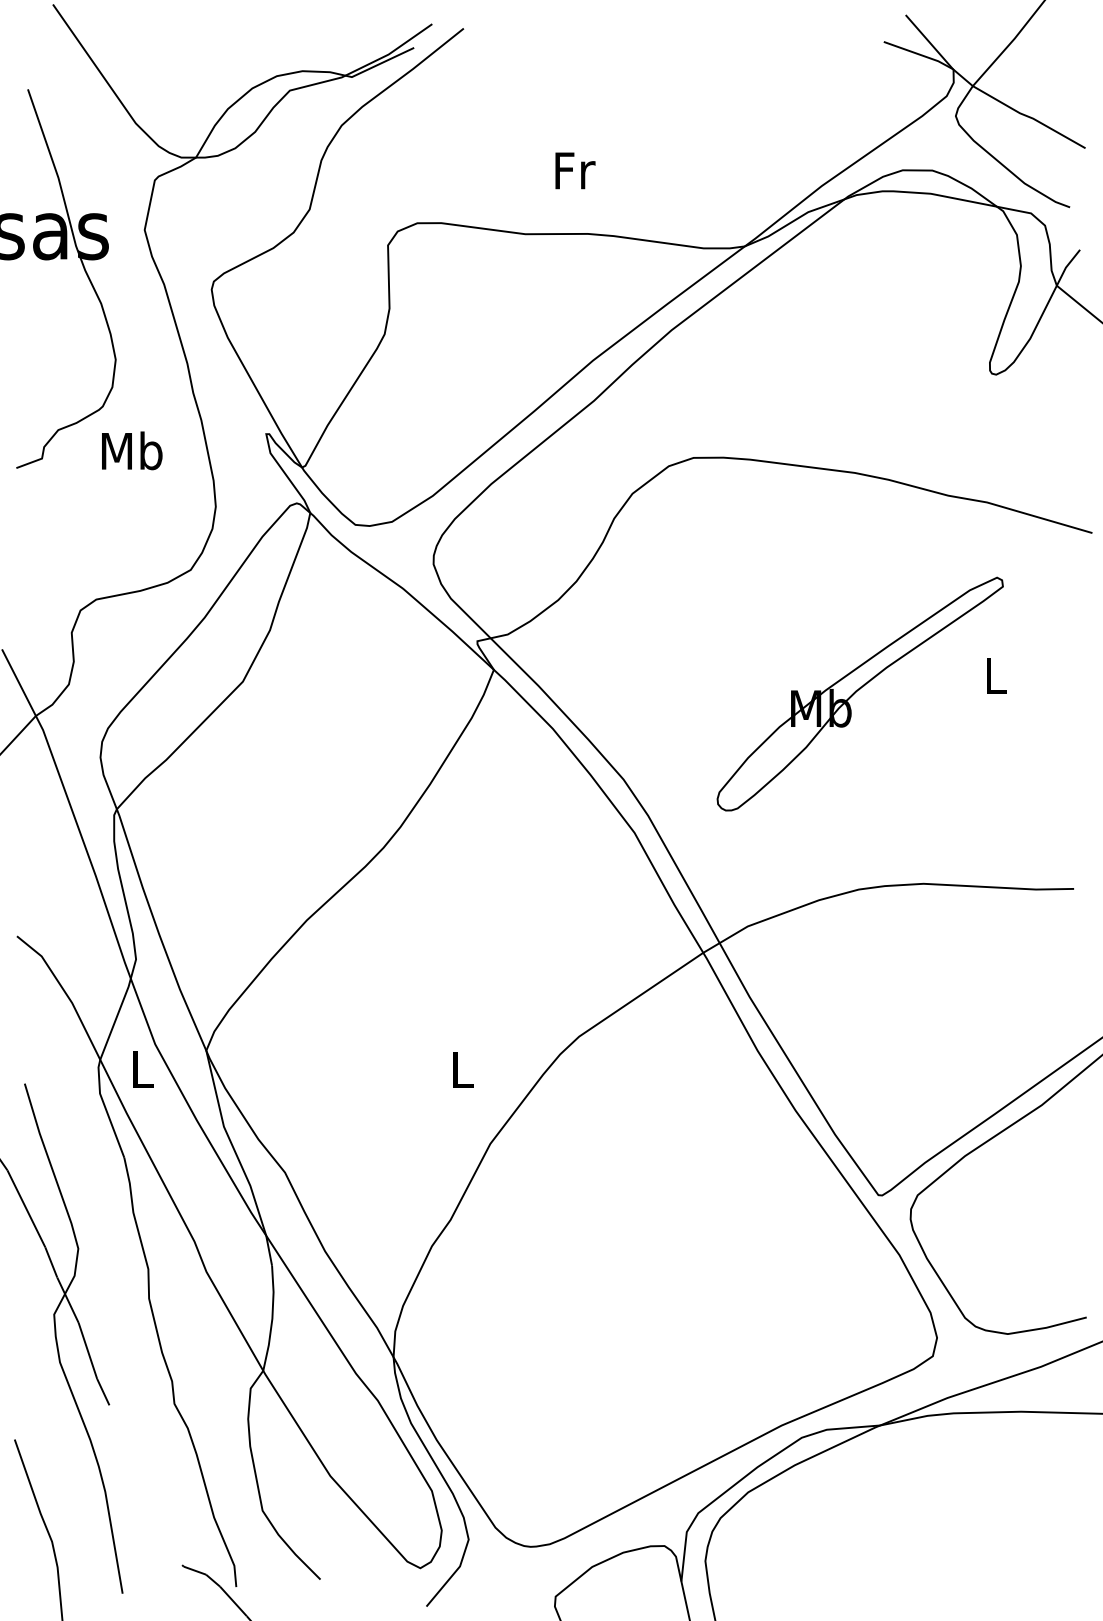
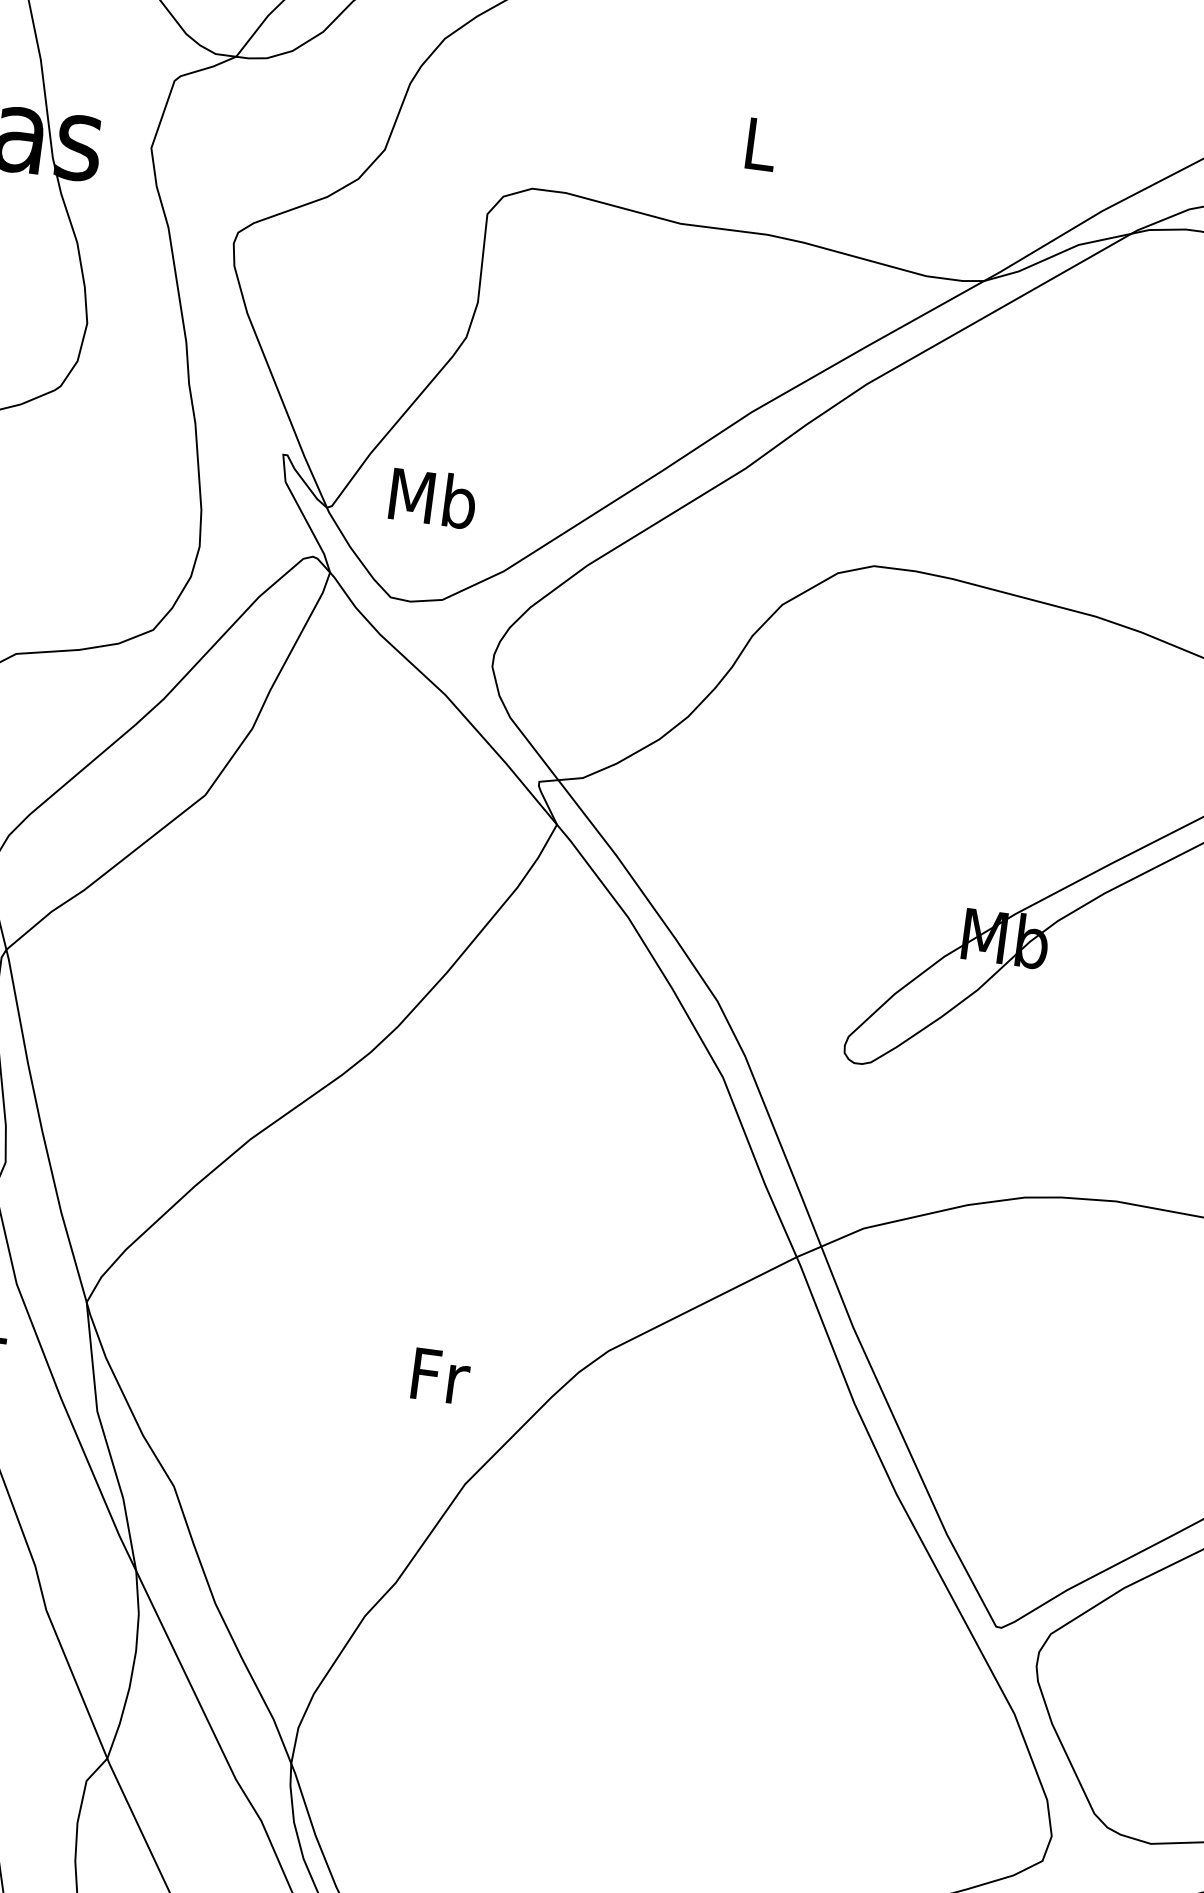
text: (575, 170) -> (762, 144), Fr -> L
text: (132, 450) -> (433, 497), moved
text: (463, 1069) -> (441, 1375), L -> Fr

